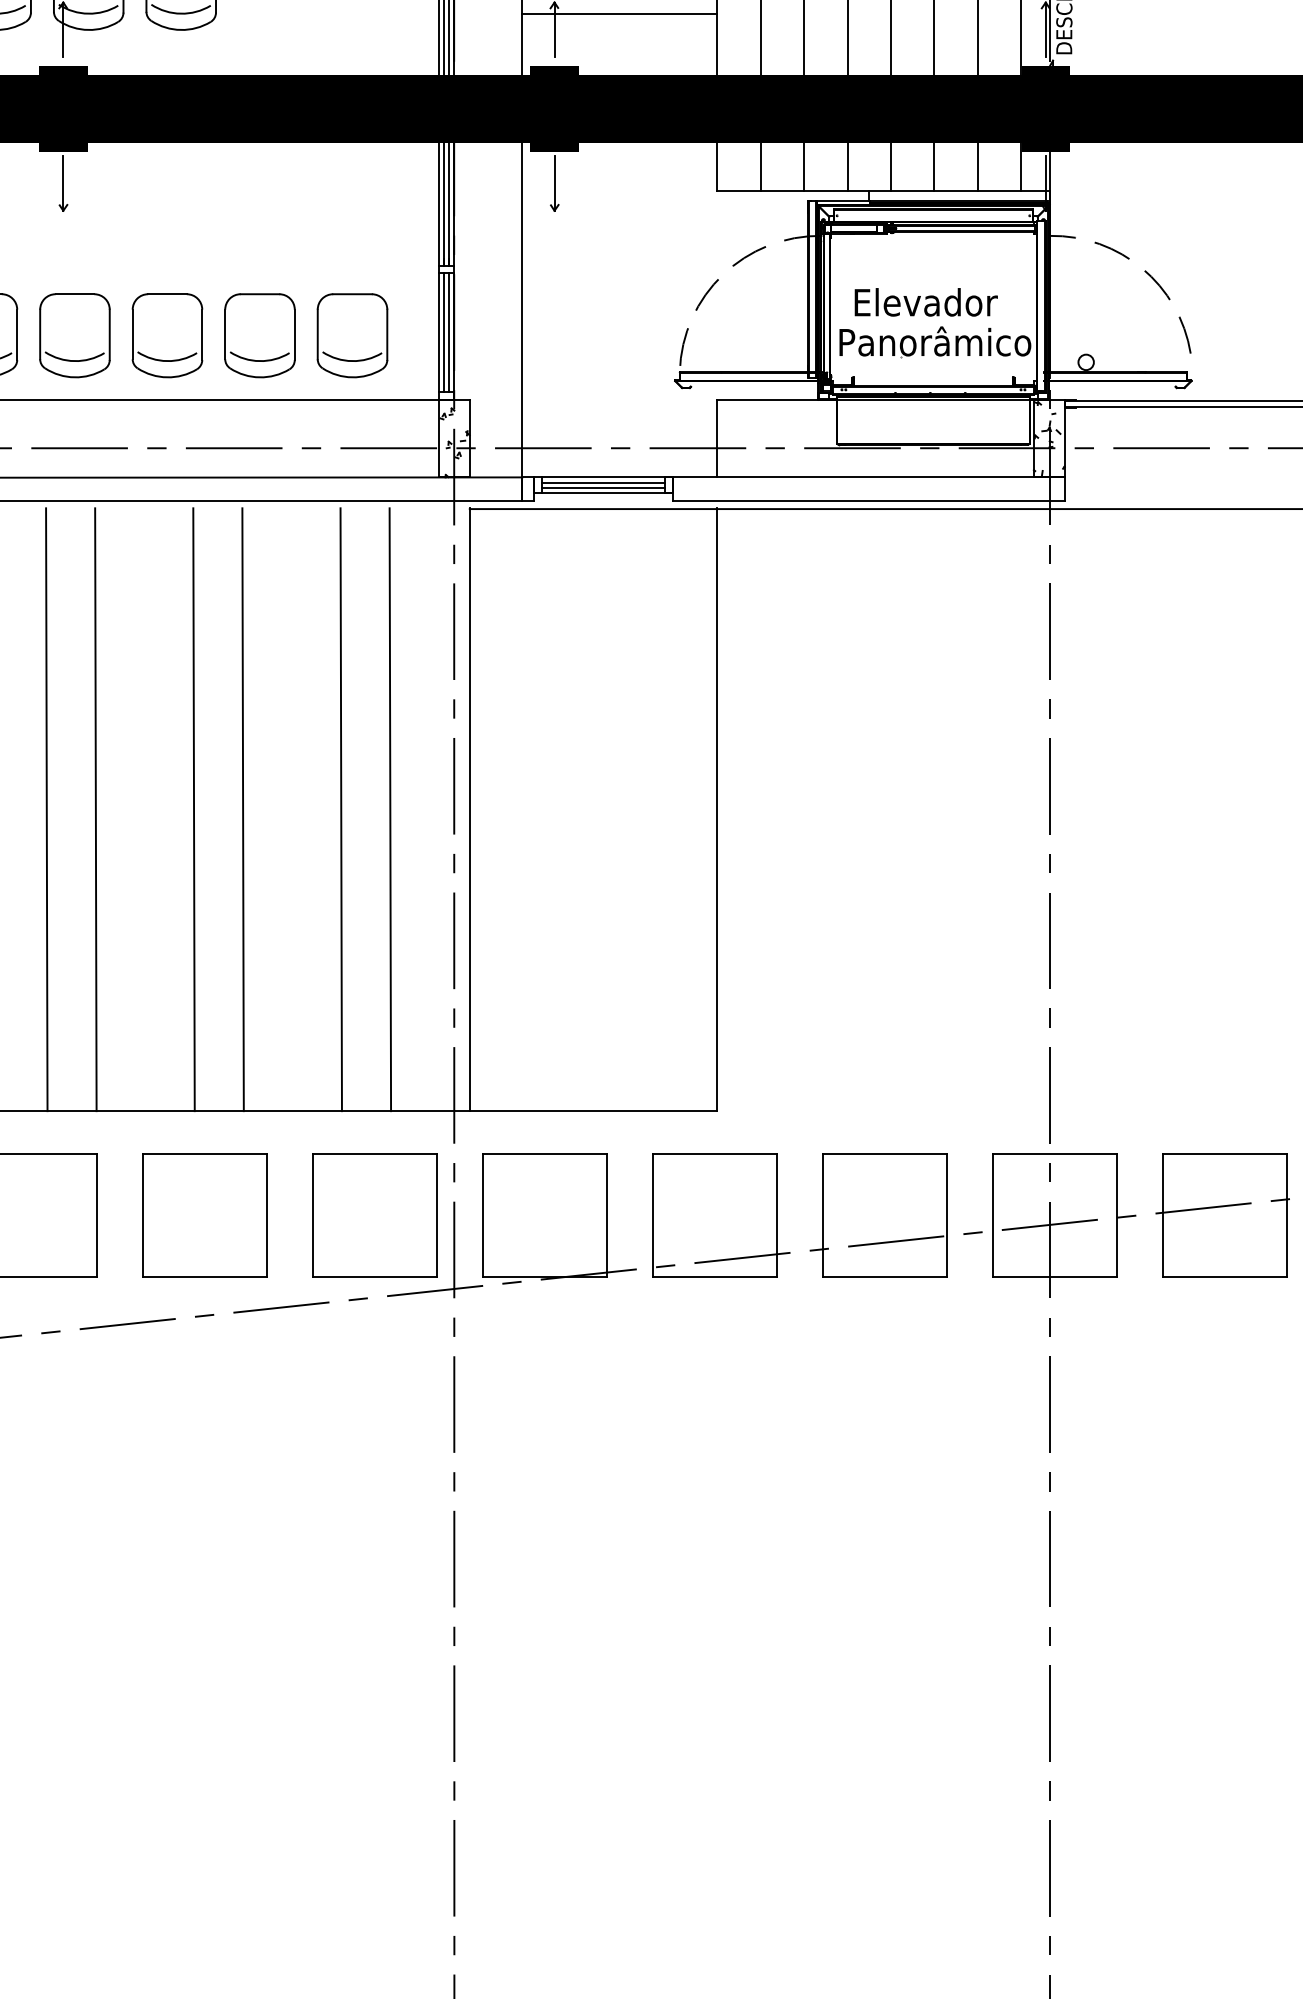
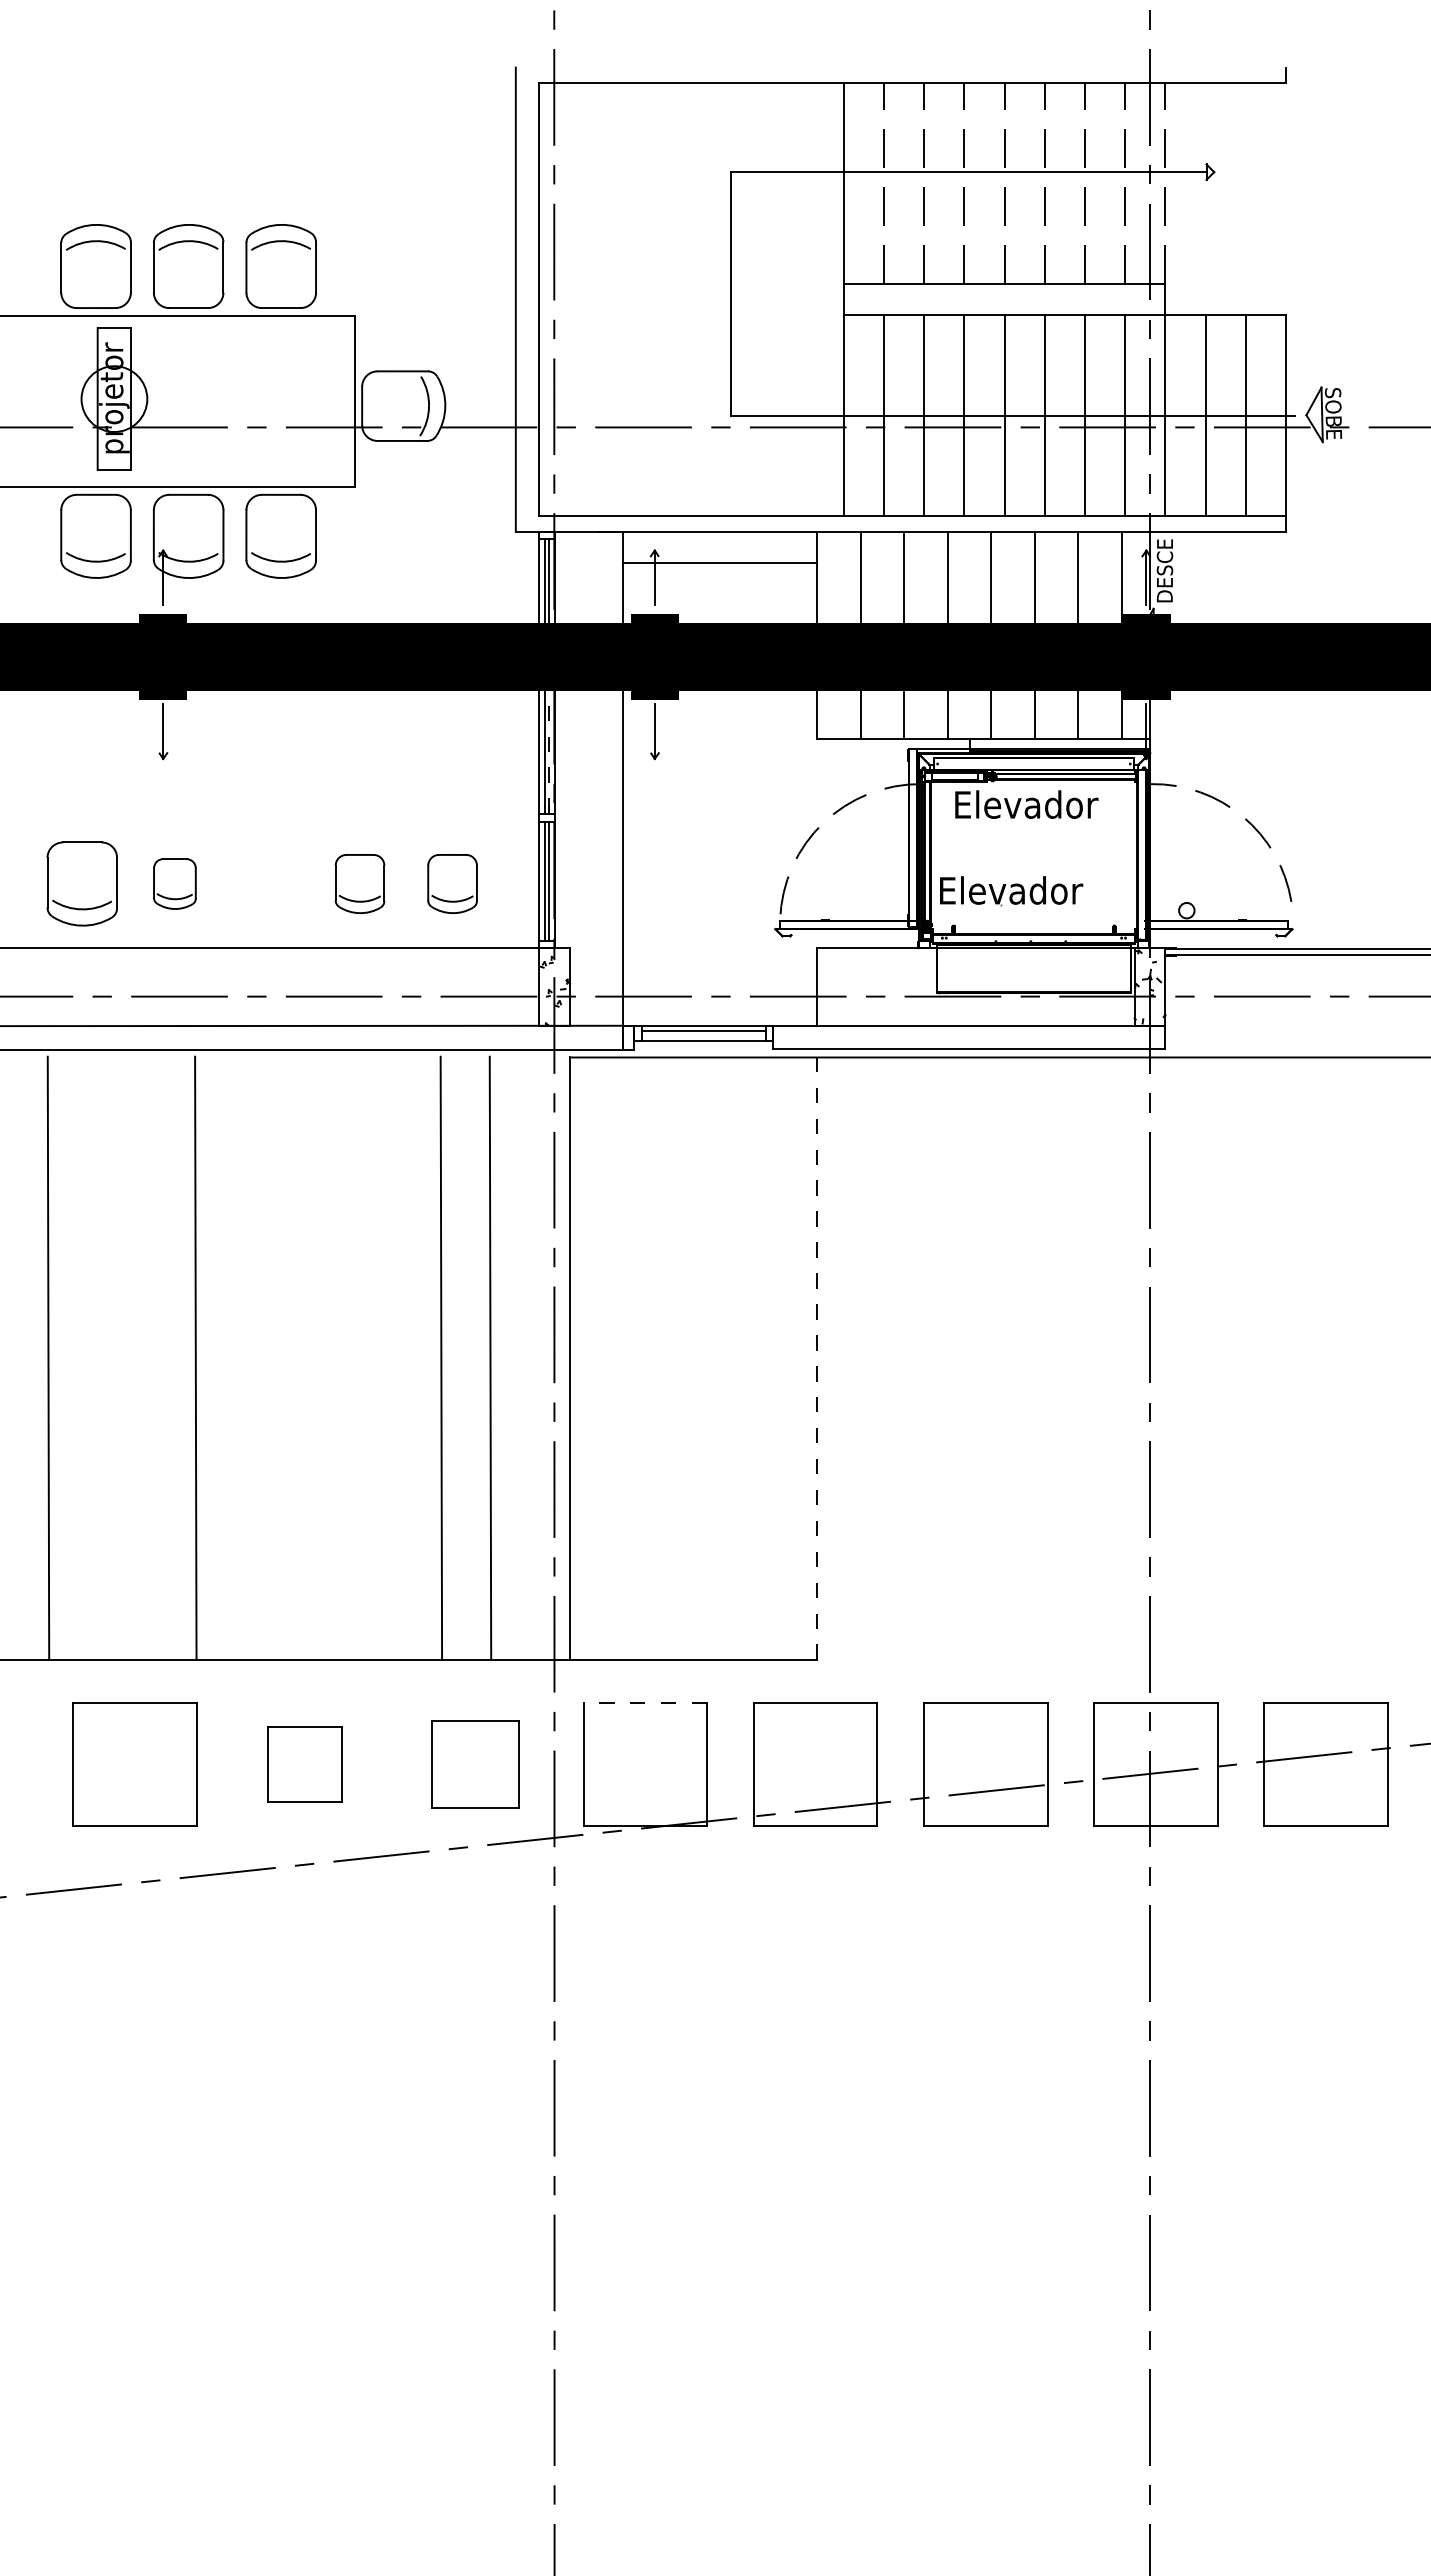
line: (449, 199) -> (549, 747), solid -> dashed
text: (925, 302) -> (1026, 804), moved
part: (74, 335) -> (174, 883), size x0.6
part: (167, 335) -> (267, 883), removed
part: (259, 335) -> (359, 883), size x0.7
part: (352, 335) -> (452, 883), size x0.7
text: (936, 341) -> (1037, 889), Panorâmico -> Elevador
line: (603, 488) -> (703, 1036), removed
line: (46, 808) -> (146, 1357), removed
line: (193, 808) -> (293, 1357), removed
line: (242, 808) -> (342, 1357), removed
line: (717, 809) -> (817, 1358), solid -> dashed
line: (545, 1153) -> (645, 1702), solid -> dashed
part: (204, 1215) -> (304, 1764), size x0.6
part: (374, 1215) -> (474, 1764), size x0.7

